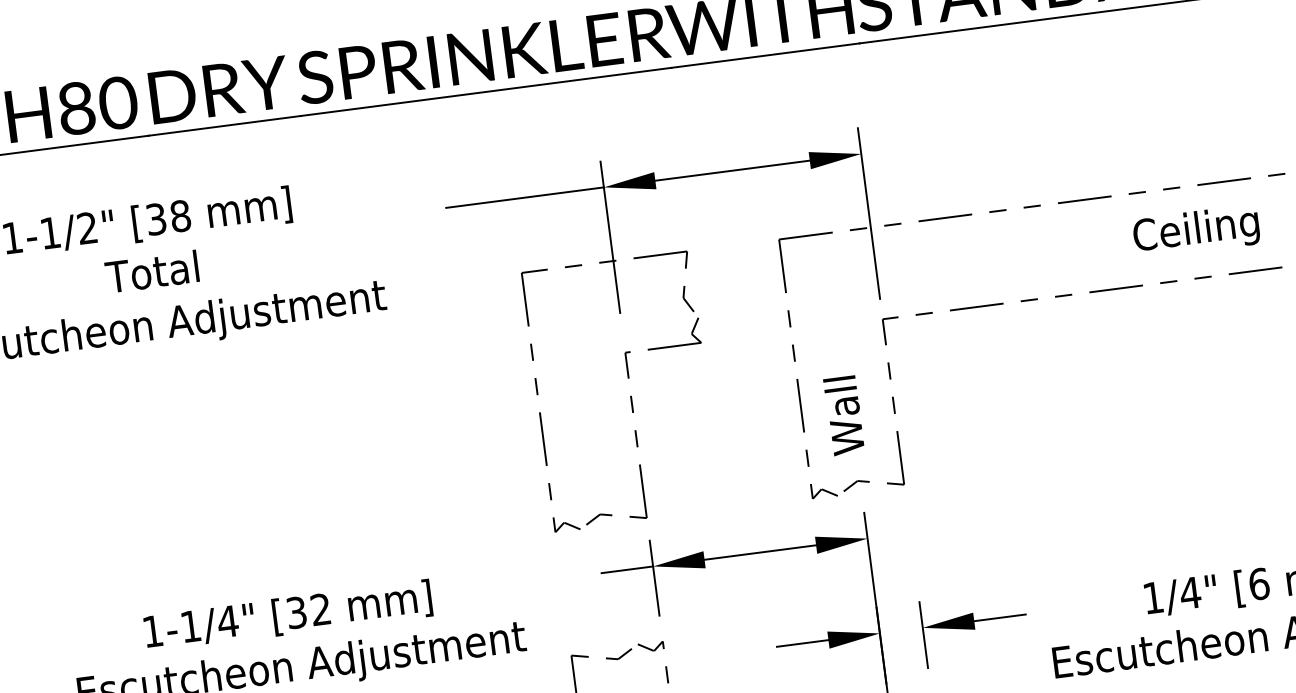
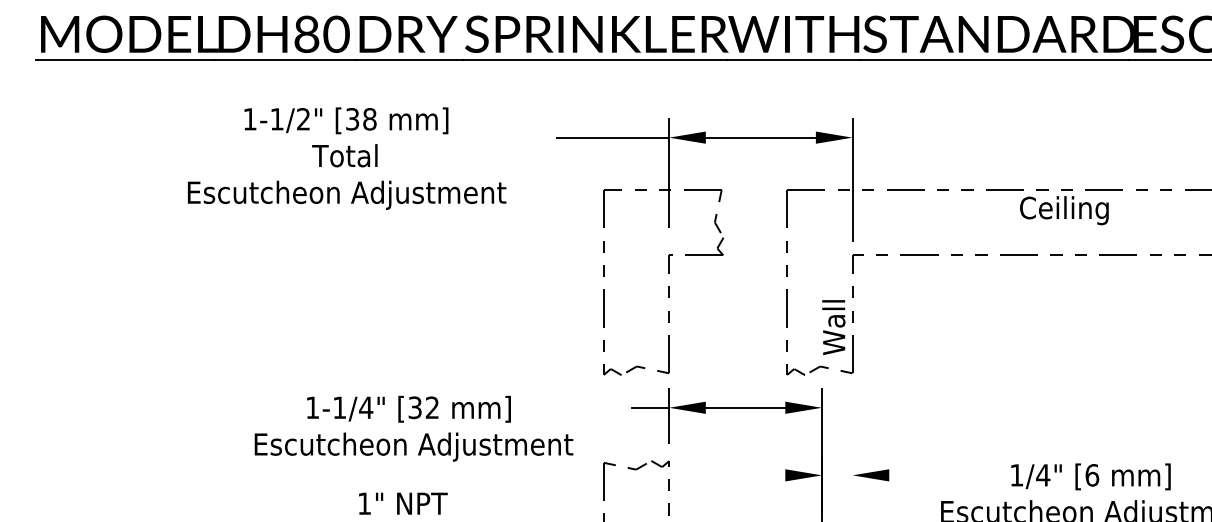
text: (1196, 231) -> (1064, 210), moved
text: (843, 415) -> (833, 327), moved
line: (999, 618) -> (907, 475), removed
line: (923, 635) -> (852, 480), removed
line: (802, 643) -> (766, 475), removed

